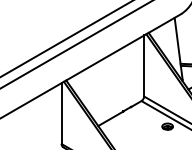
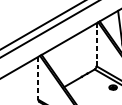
line: (144, 66) -> (96, 45), solid -> dashed
line: (61, 113) -> (38, 78), solid -> dashed

